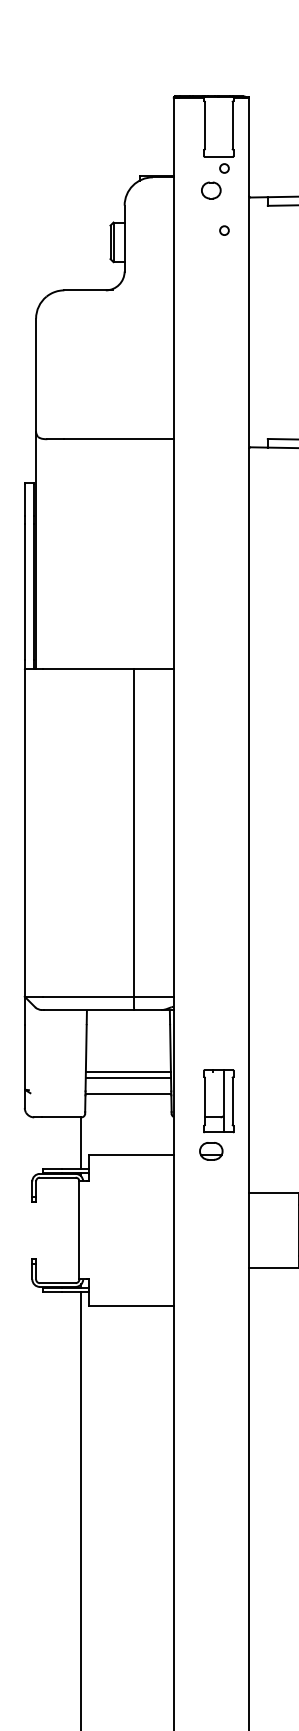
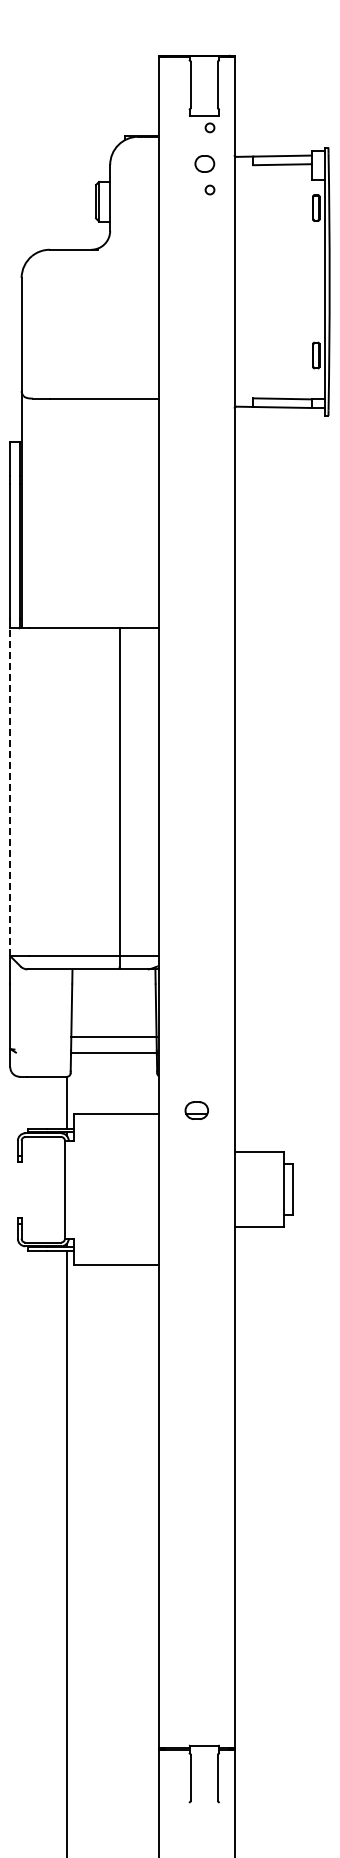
part: (210, 190) -> (204, 163), moved
line: (24, 833) -> (10, 792), solid -> dashed
line: (127, 1072) -> (113, 1031), removed
part: (217, 1101) -> (203, 1060), removed

